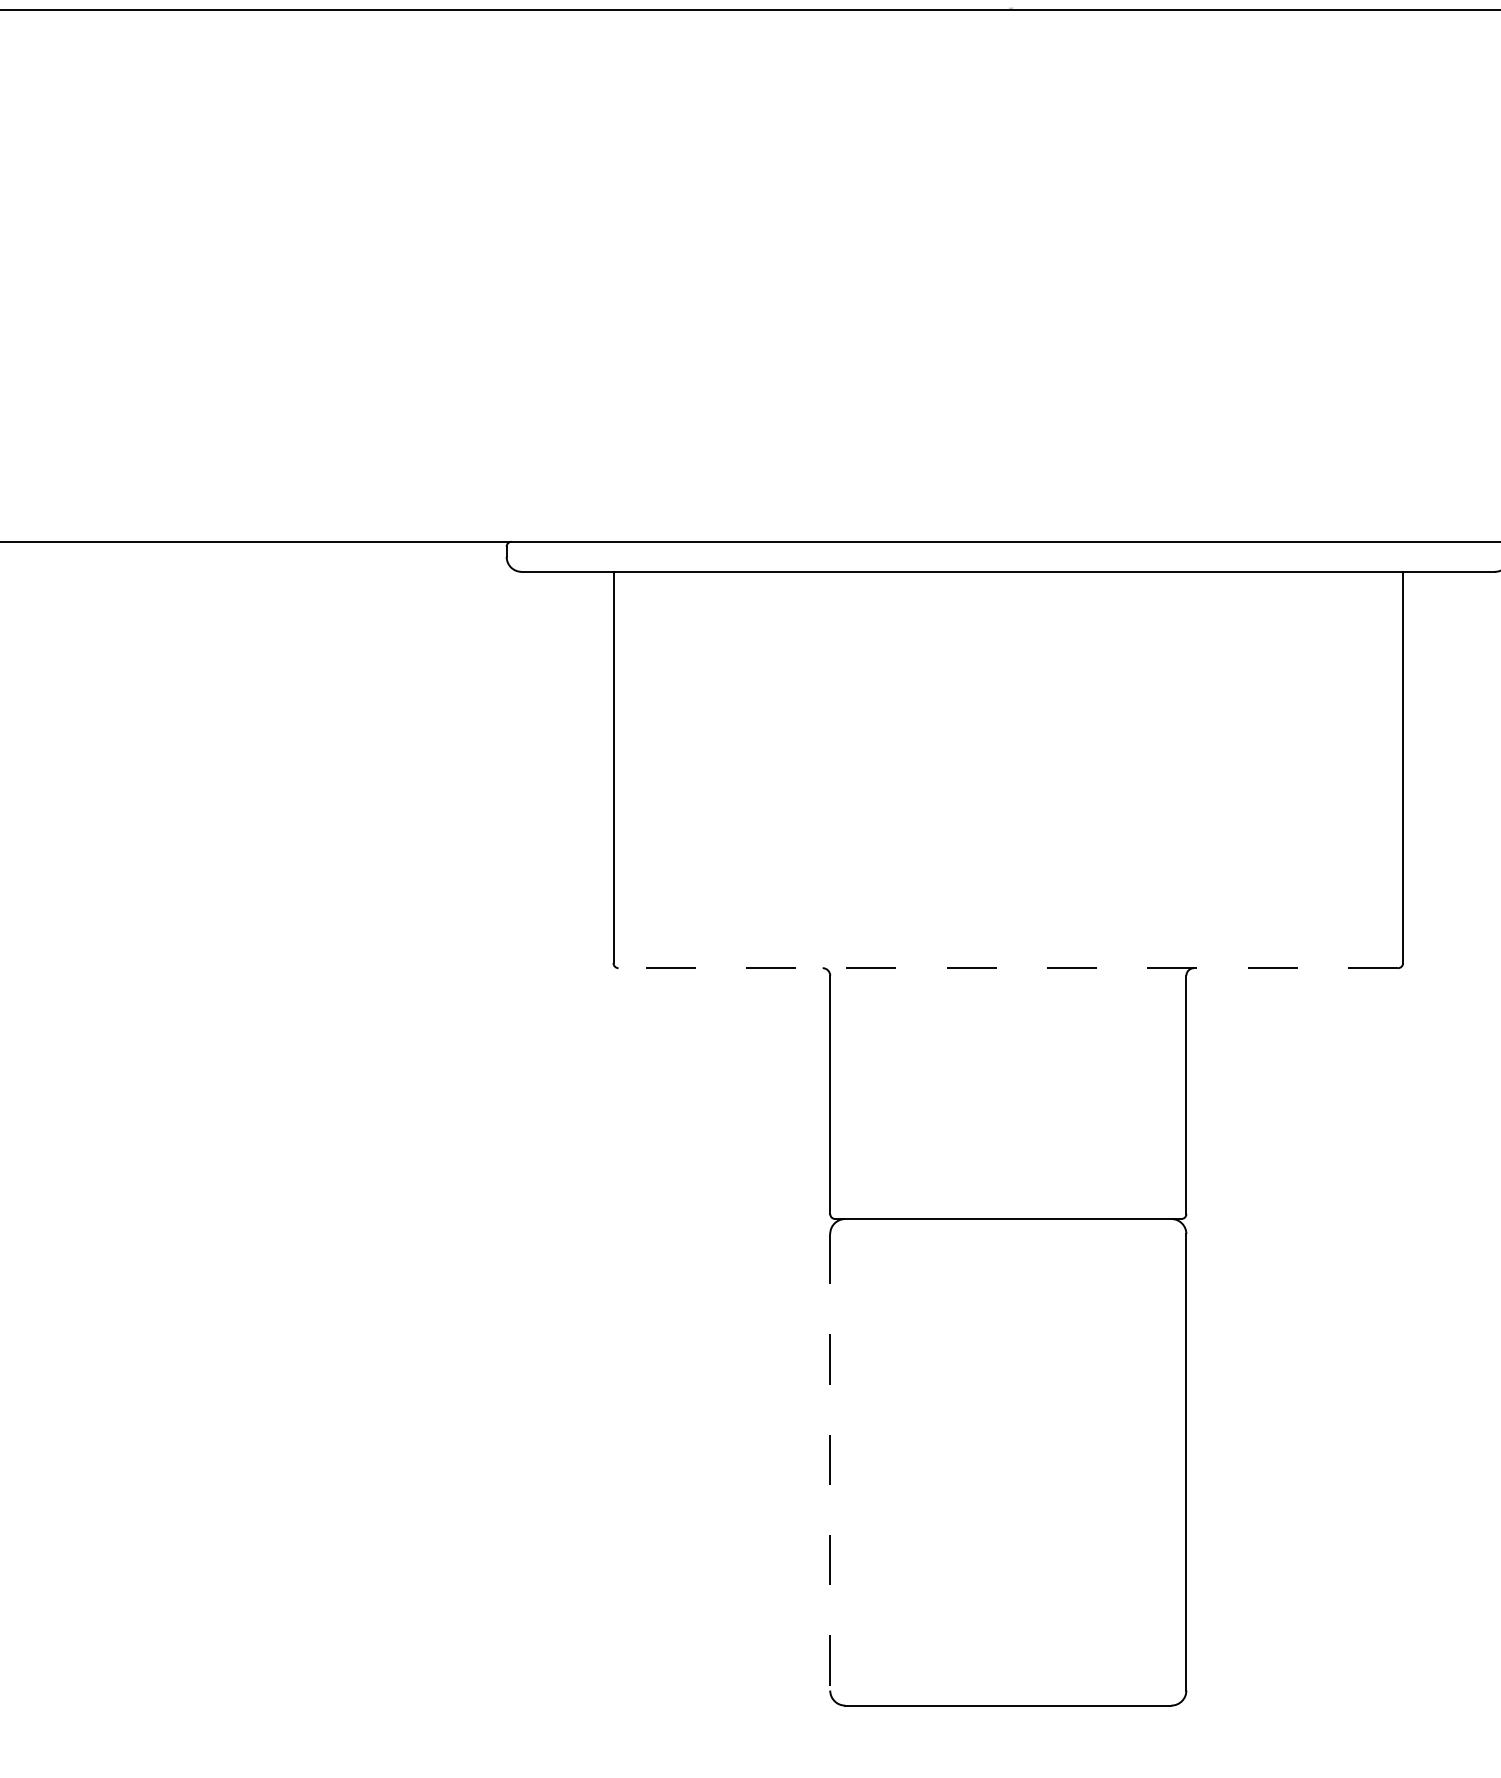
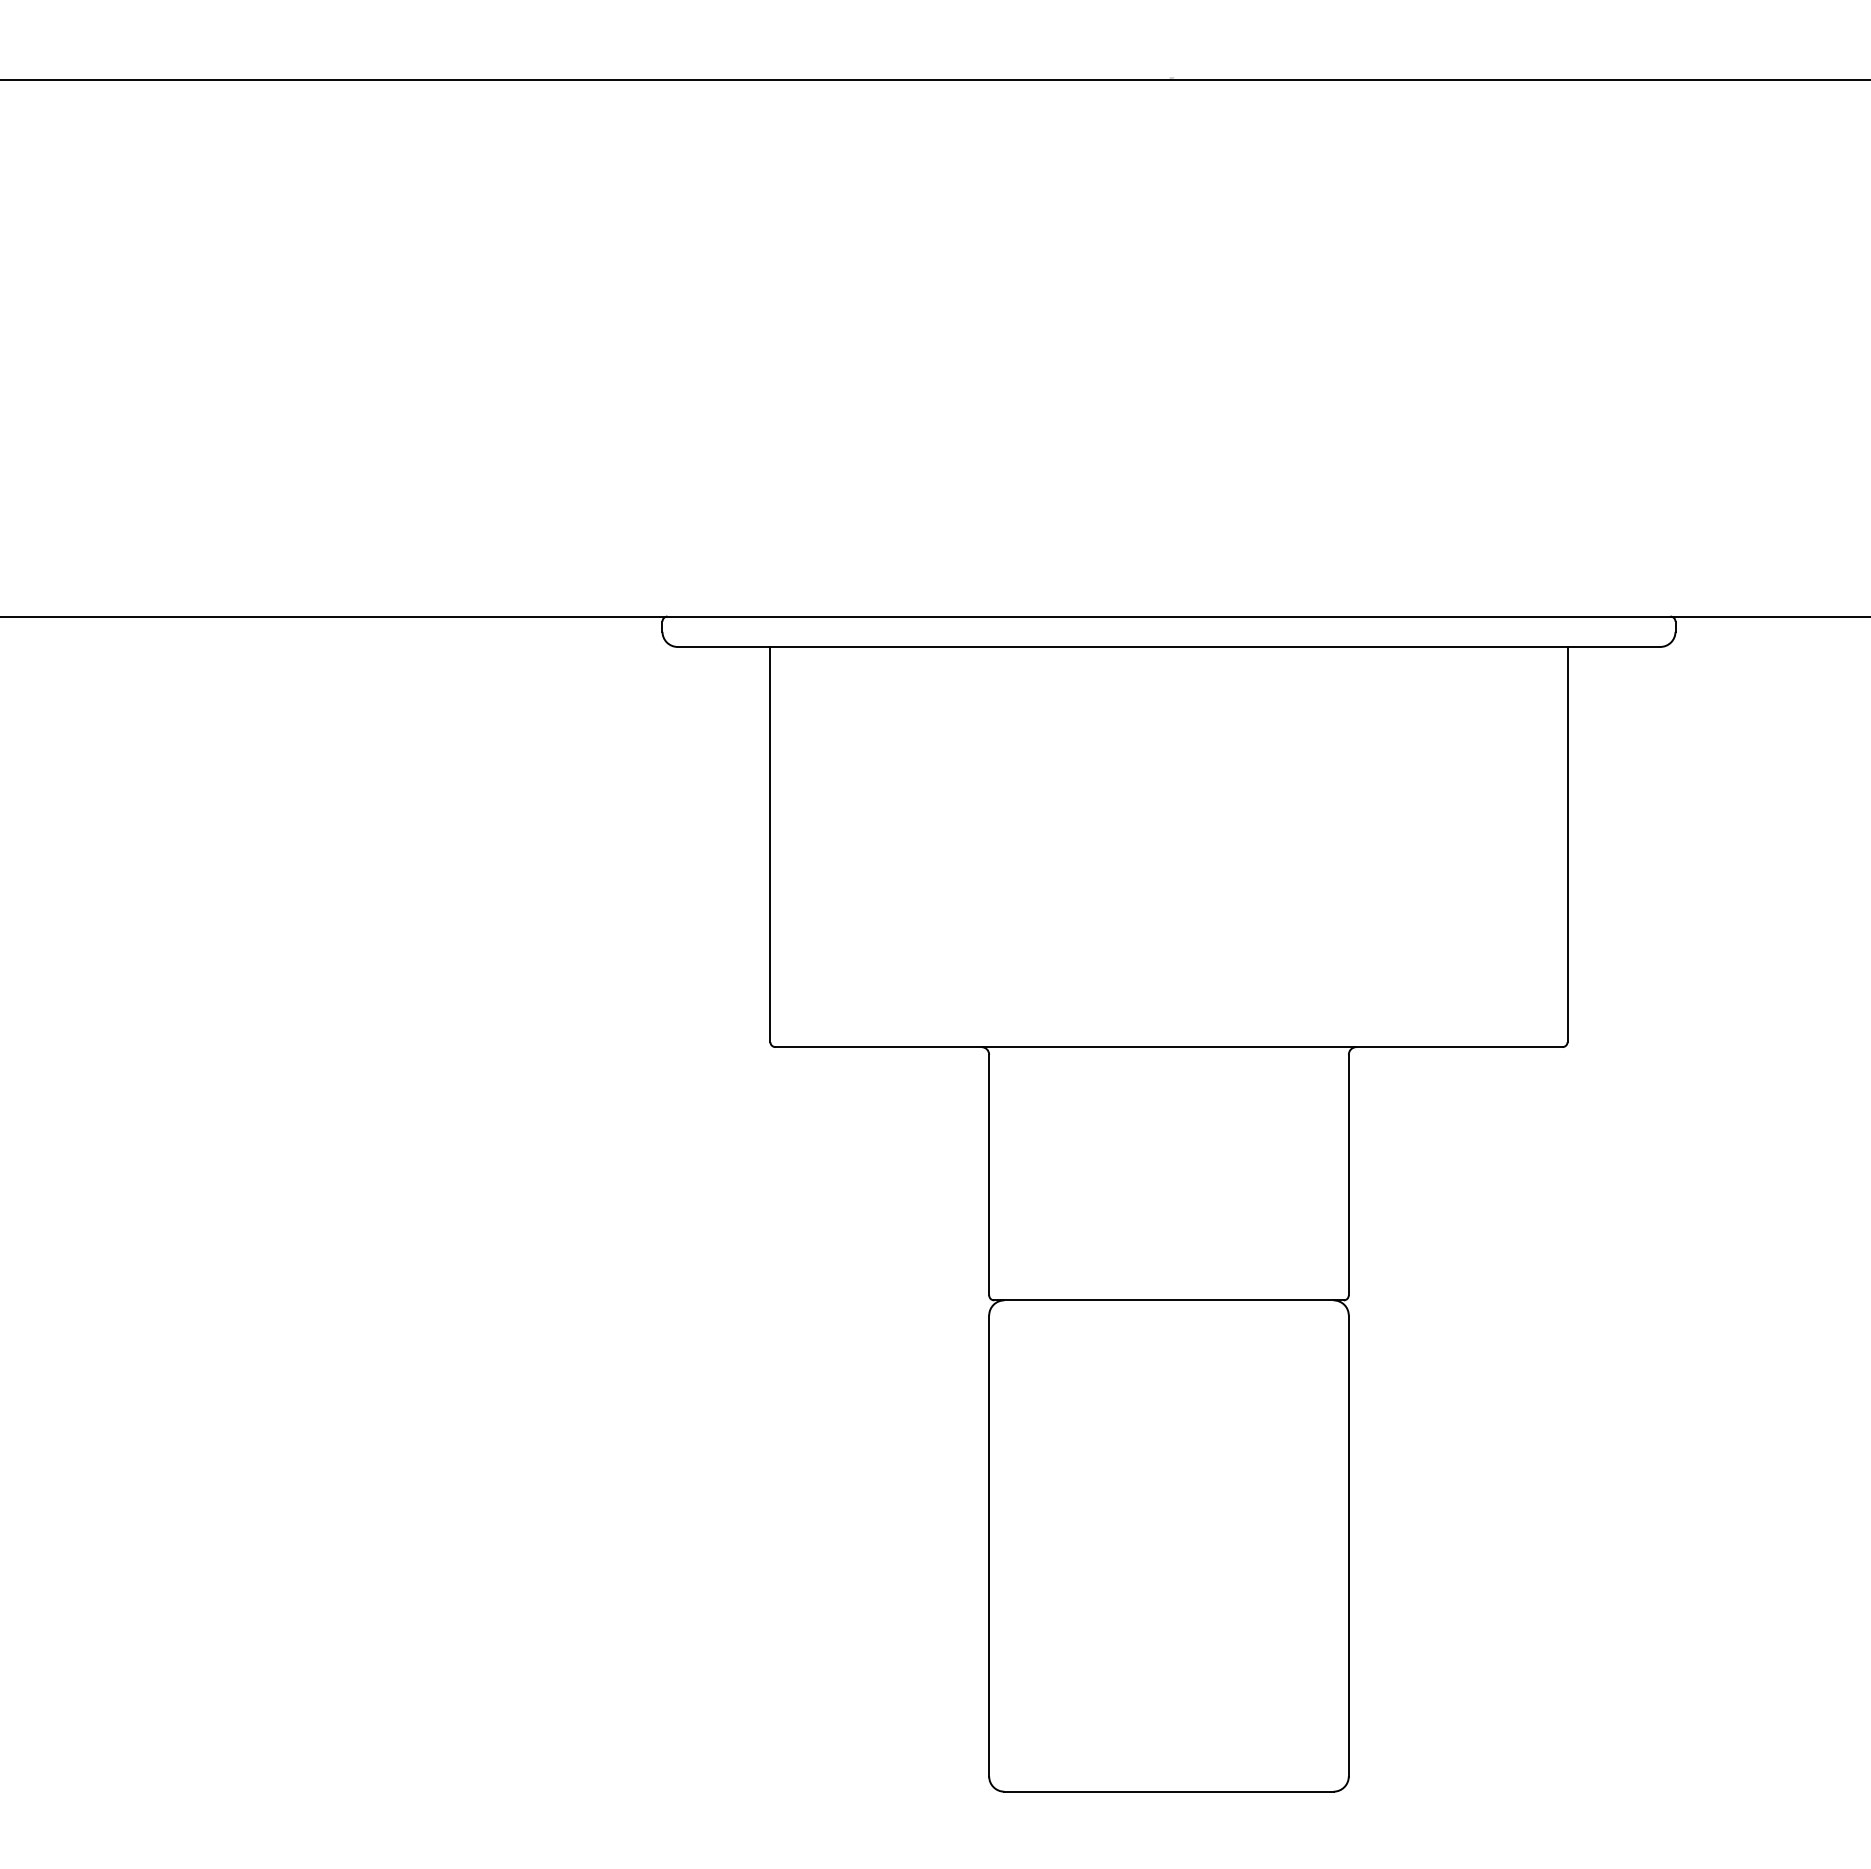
line: (1008, 968) -> (1169, 1047), dashed -> solid
line: (830, 1462) -> (989, 1546), dashed -> solid

